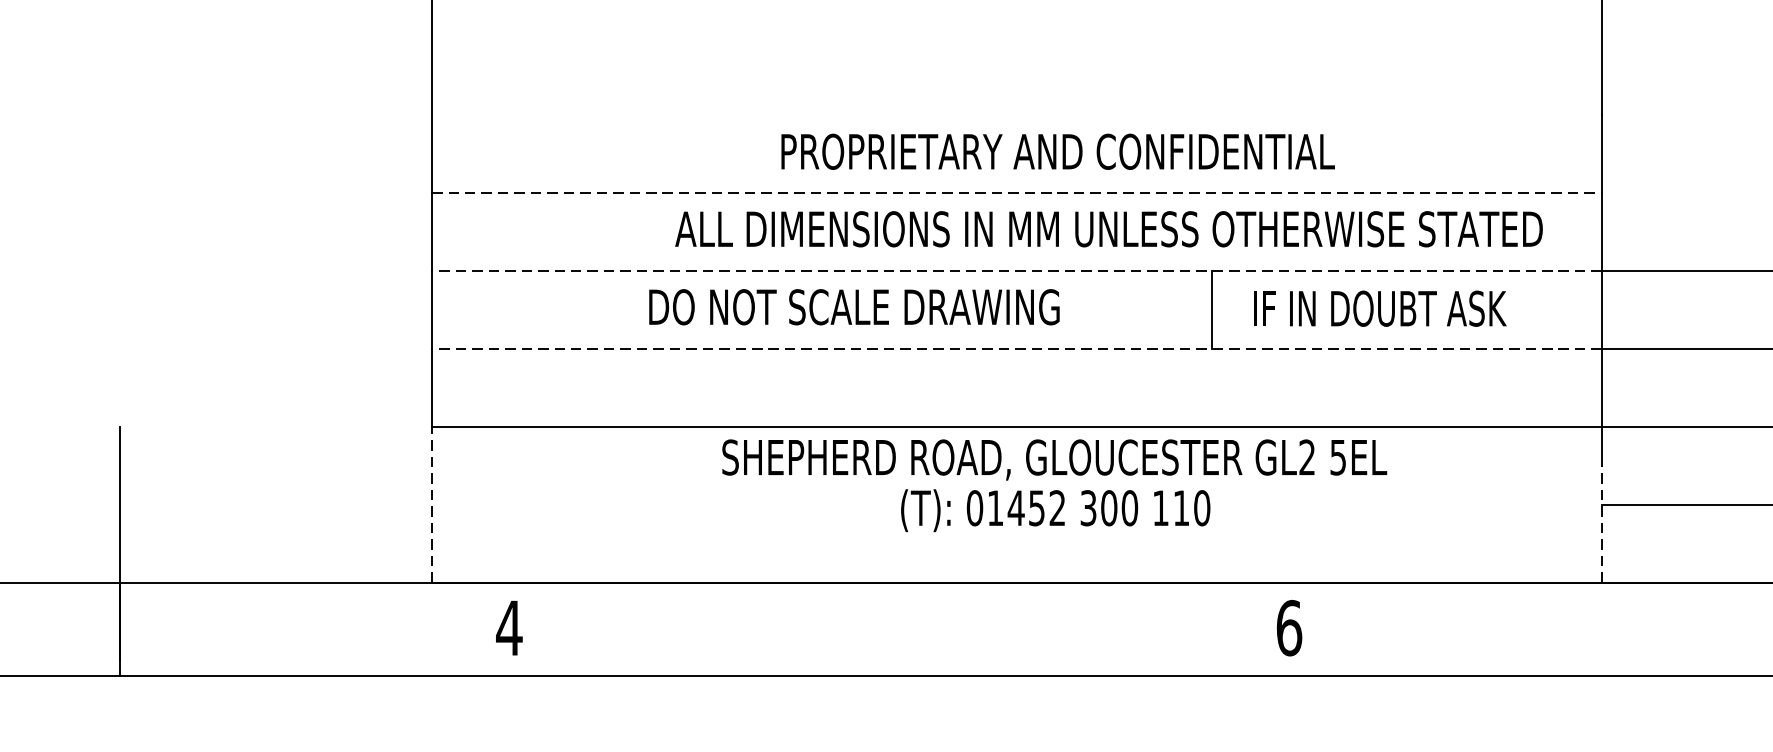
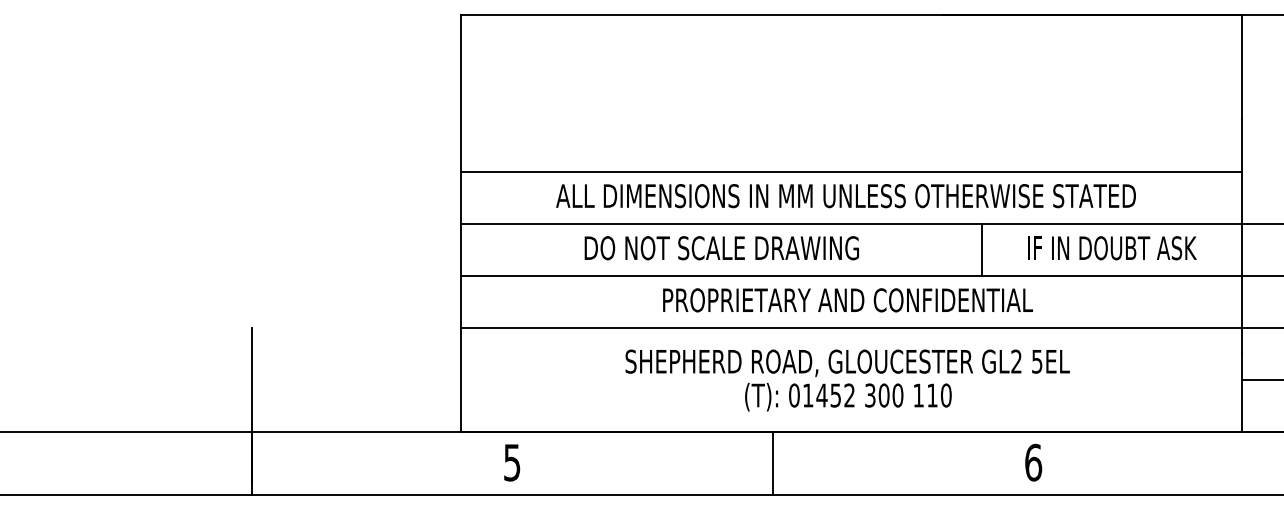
text: (1057, 152) -> (847, 300), moved
line: (1016, 192) -> (851, 171), dashed -> solid
text: (1108, 229) -> (845, 196), moved
line: (1016, 270) -> (851, 223), dashed -> solid
text: (853, 307) -> (721, 248), moved
text: (1380, 309) -> (1112, 248), moved
line: (1016, 348) -> (851, 275), dashed -> solid
text: (1054, 485) -> (847, 380), moved
line: (431, 503) -> (460, 379), dashed -> solid
line: (1601, 523) -> (1242, 392), dashed -> solid
text: (509, 627) -> (512, 462), 4 -> 5
line: (900, 629) -> (773, 463), added

